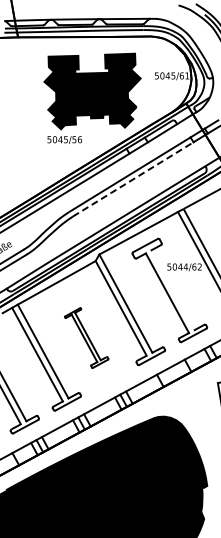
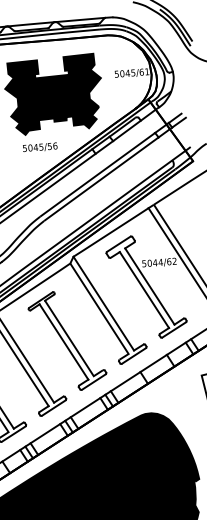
text: (64, 139) -> (39, 147), moved
line: (133, 179) -> (101, 179), dashed -> solid
line: (172, 290) -> (149, 286), added
part: (86, 337) -> (67, 340), size x1.67

